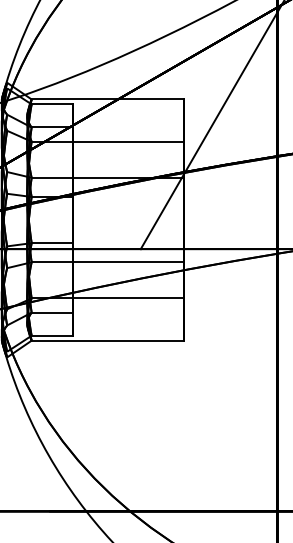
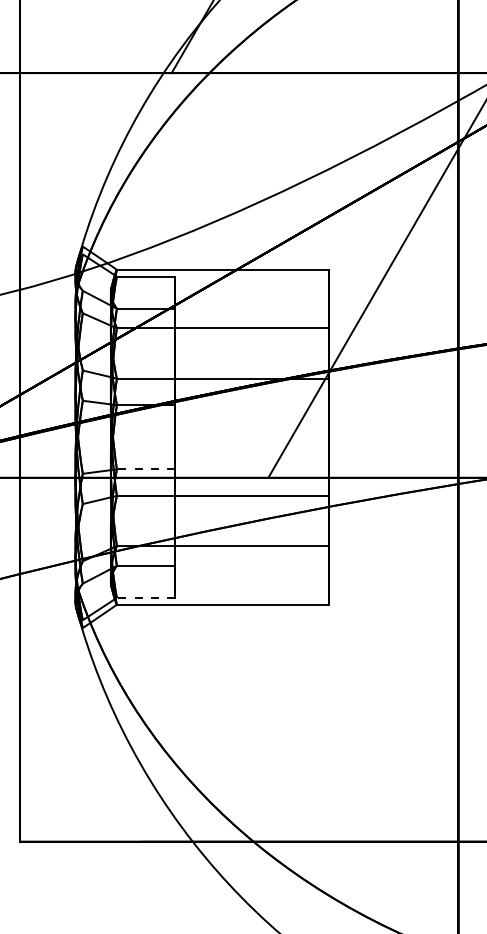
line: (52, 243) -> (145, 469), solid -> dashed
line: (52, 335) -> (145, 597), solid -> dashed

